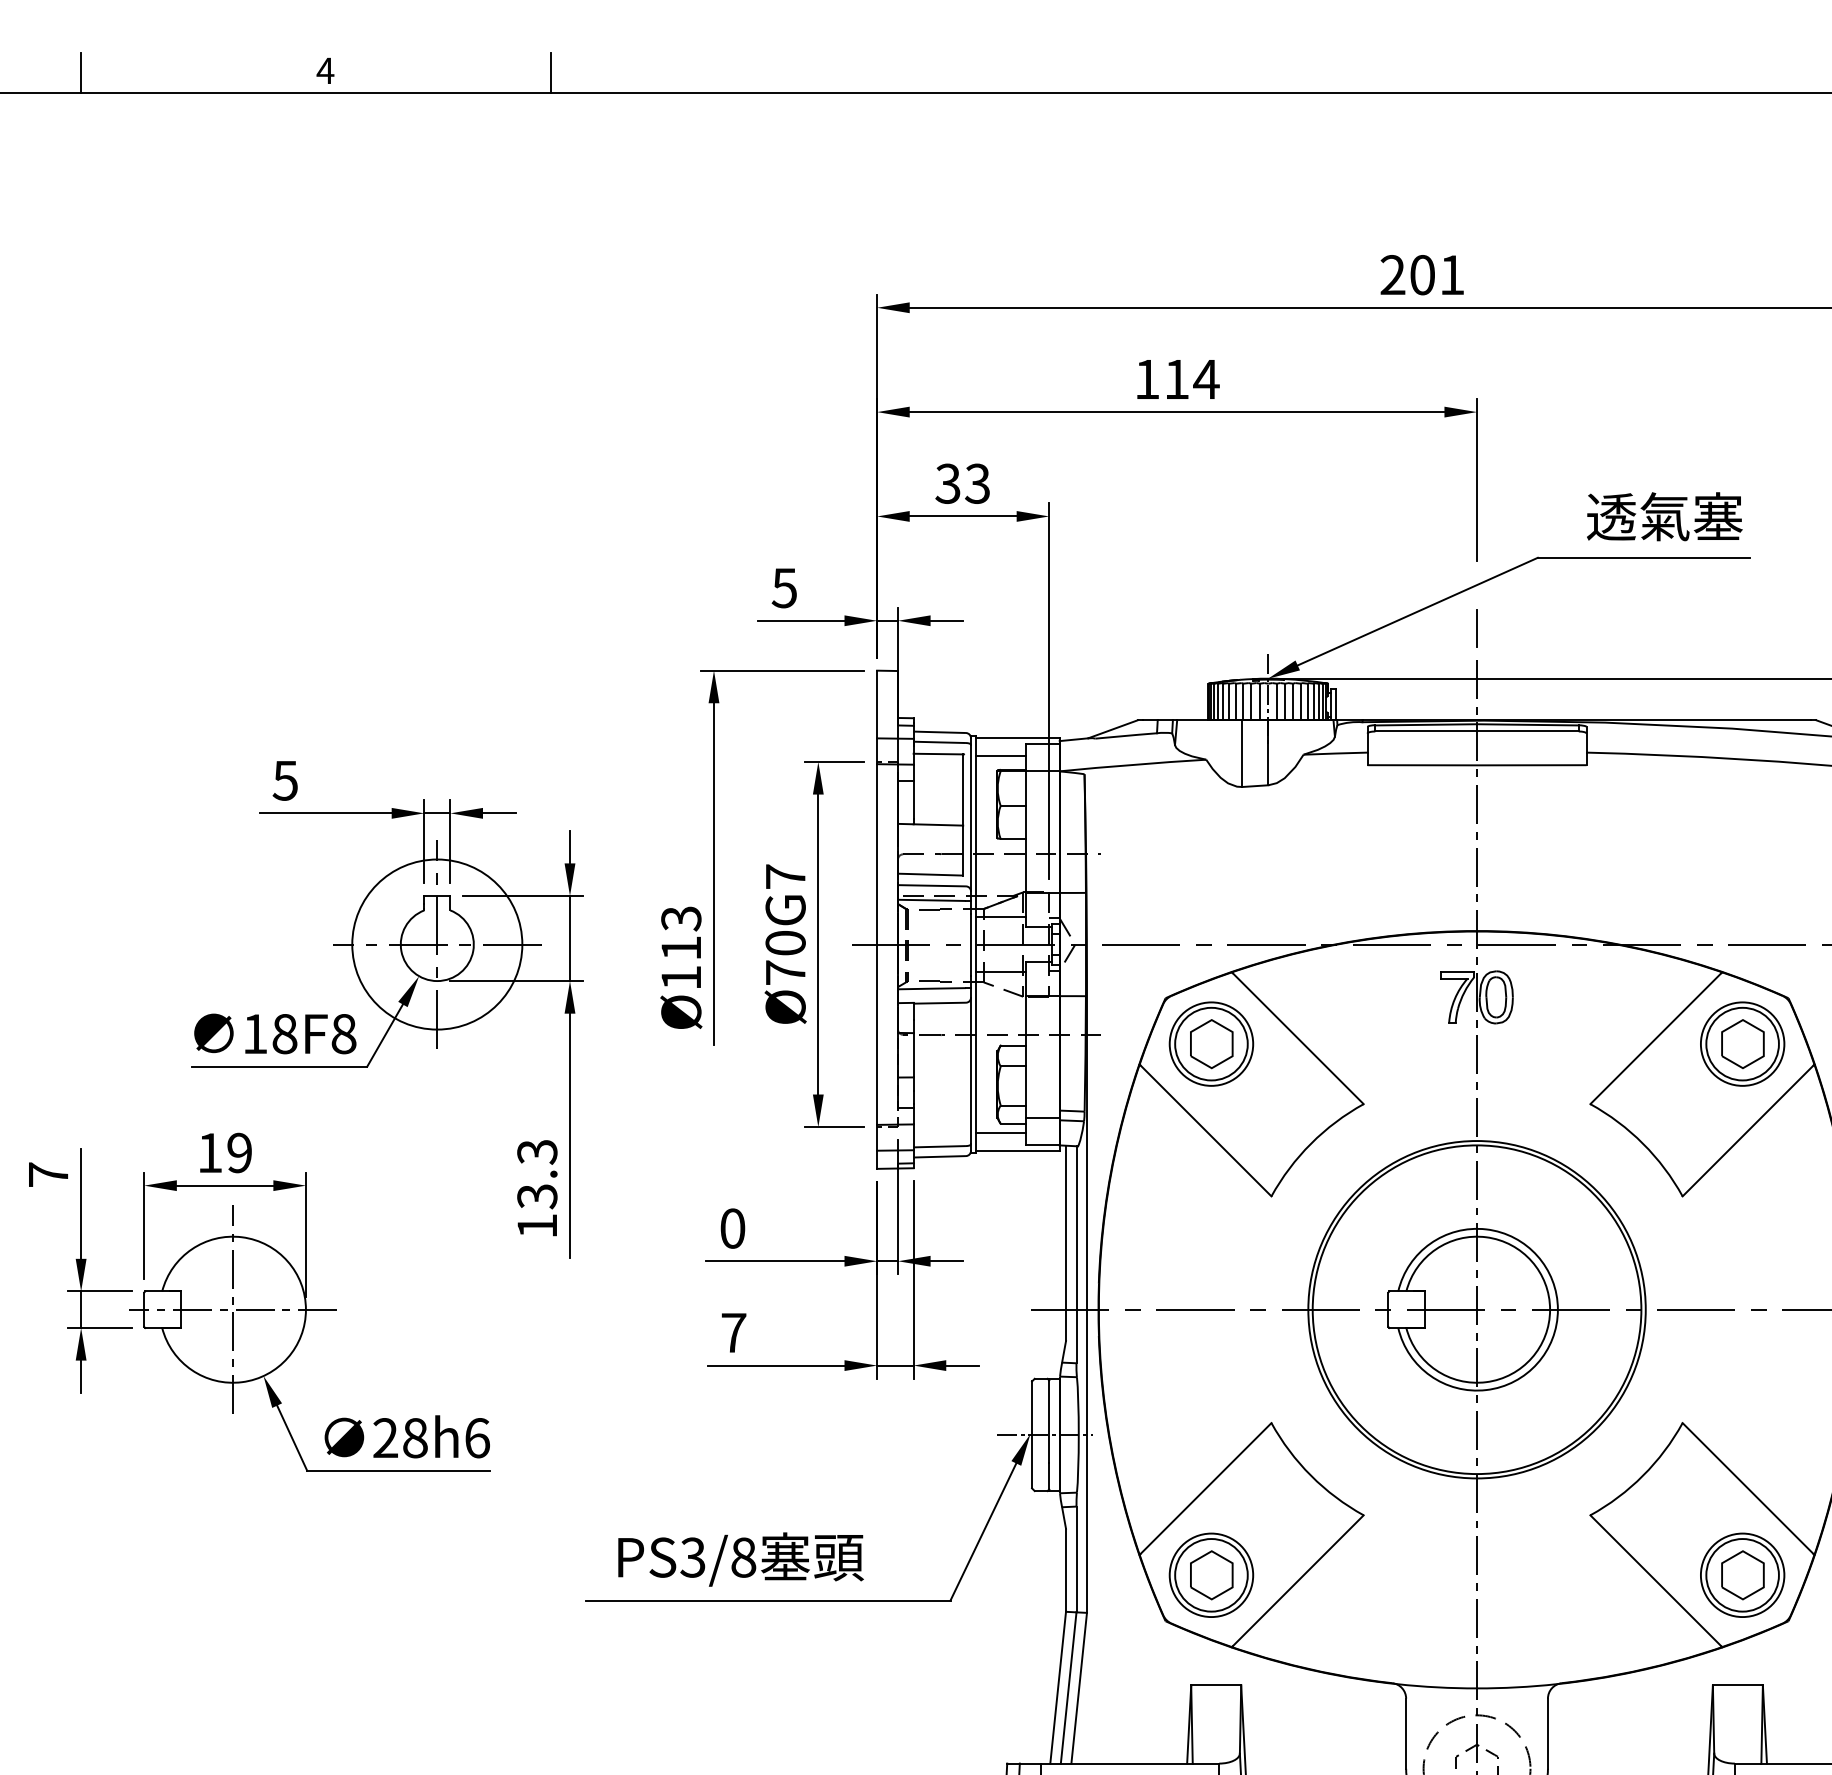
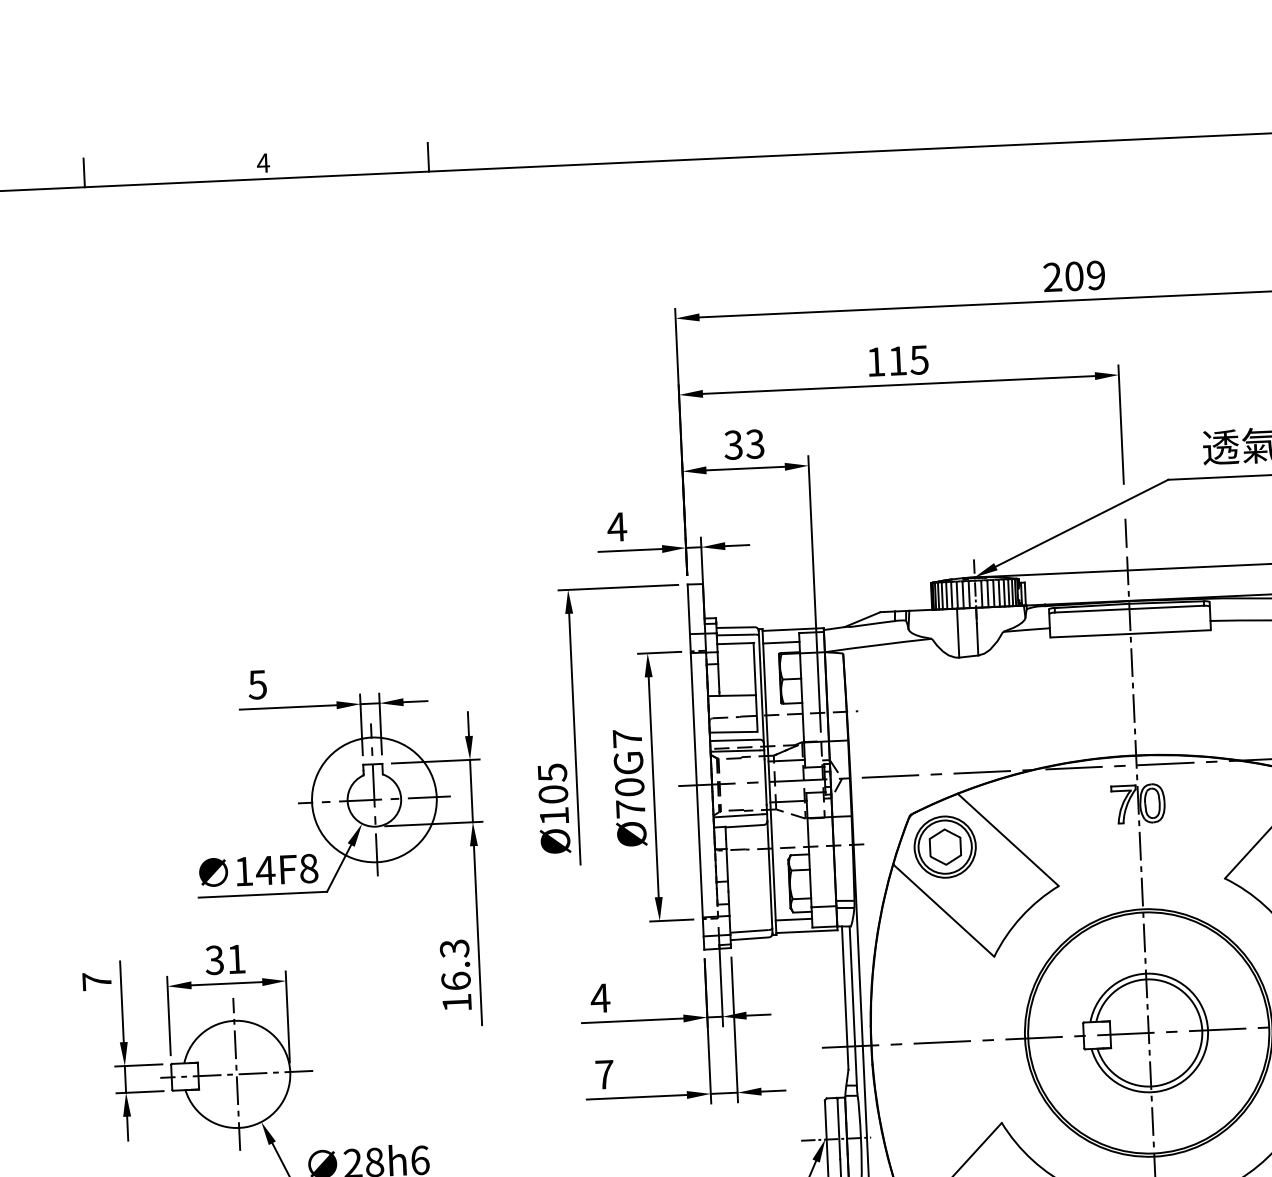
text: (1452, 275) -> (1096, 275), 201 -> 209
text: (1206, 379) -> (919, 360), 114 -> 115
text: (784, 588) -> (617, 527), 5 -> 4
text: (681, 933) -> (553, 783), Ø113 -> Ø105
text: (284, 1034) -> (265, 870), 18F8 -> 14F8
text: (224, 1152) -> (225, 959), 19 -> 31
text: (537, 1196) -> (456, 981), 13.3 -> 16.3
text: (732, 1228) -> (600, 998), 0 -> 4

